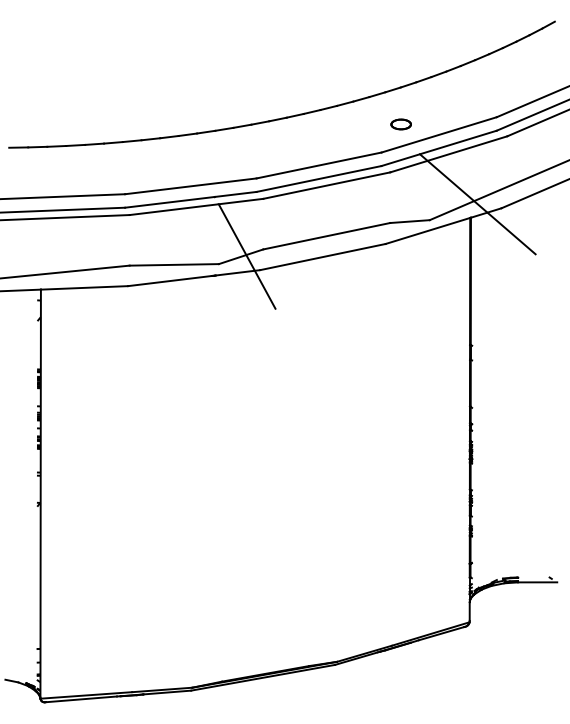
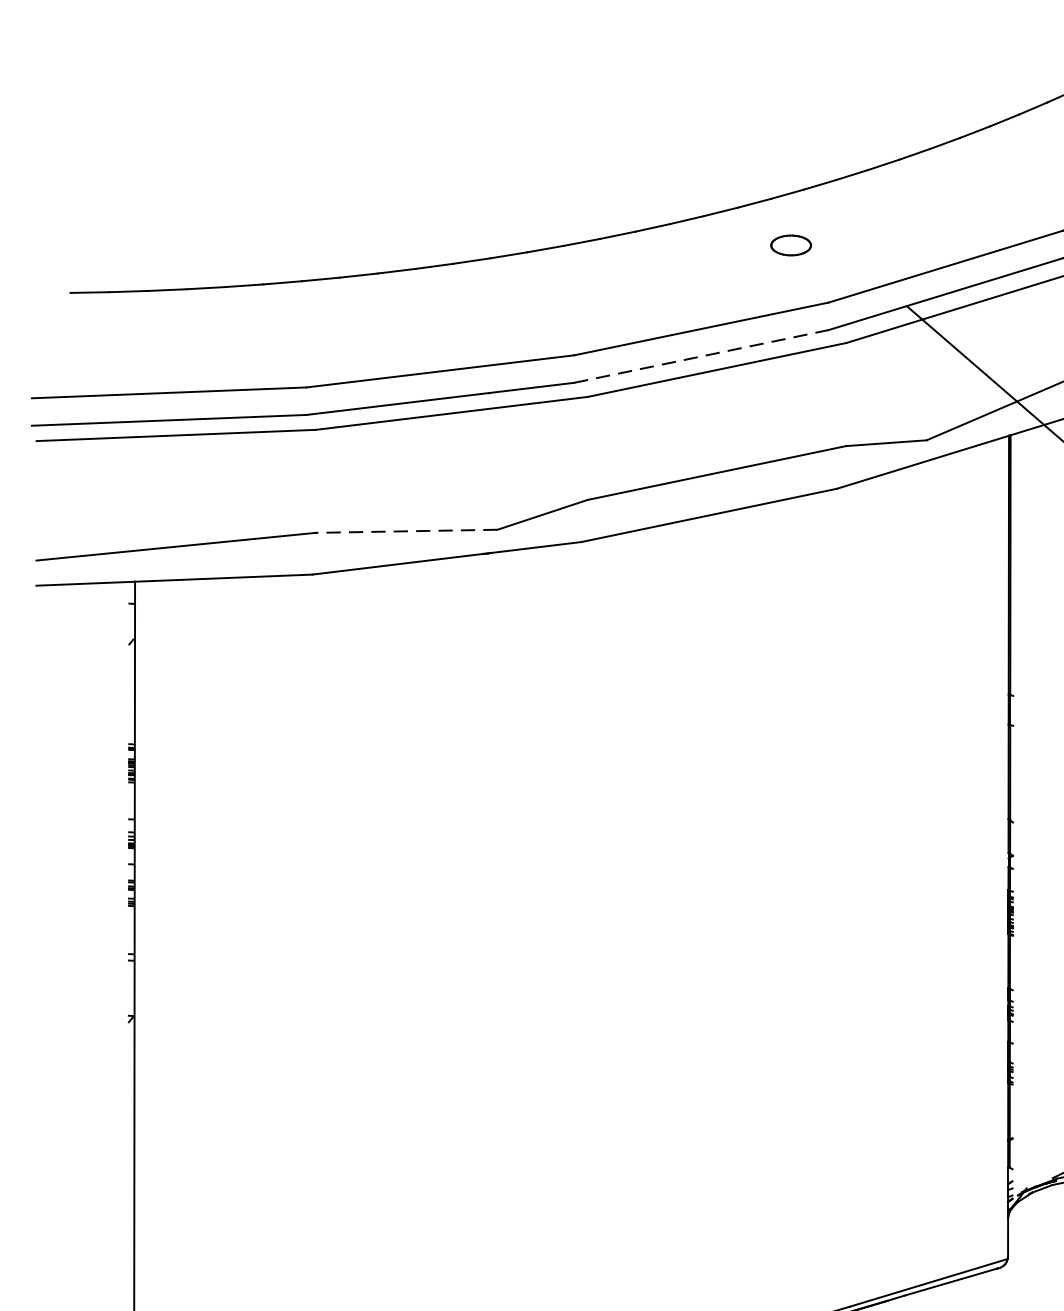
part: (400, 124) -> (789, 245), moved
line: (319, 179) -> (702, 357), solid -> dashed
line: (246, 256) -> (553, 514), removed
line: (174, 264) -> (407, 530), solid -> dashed

